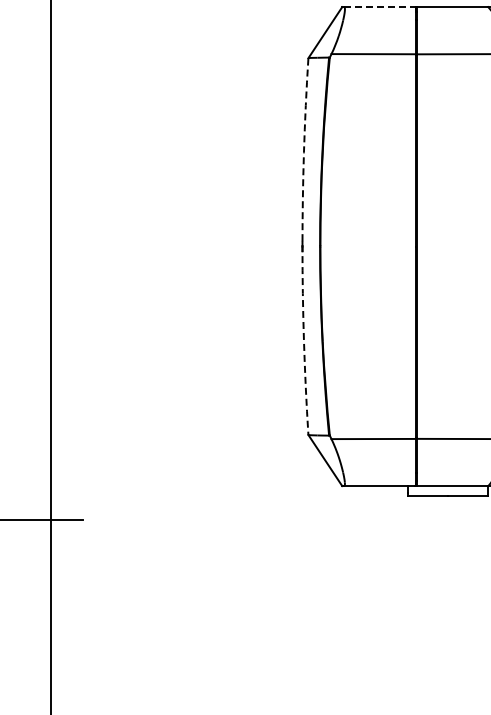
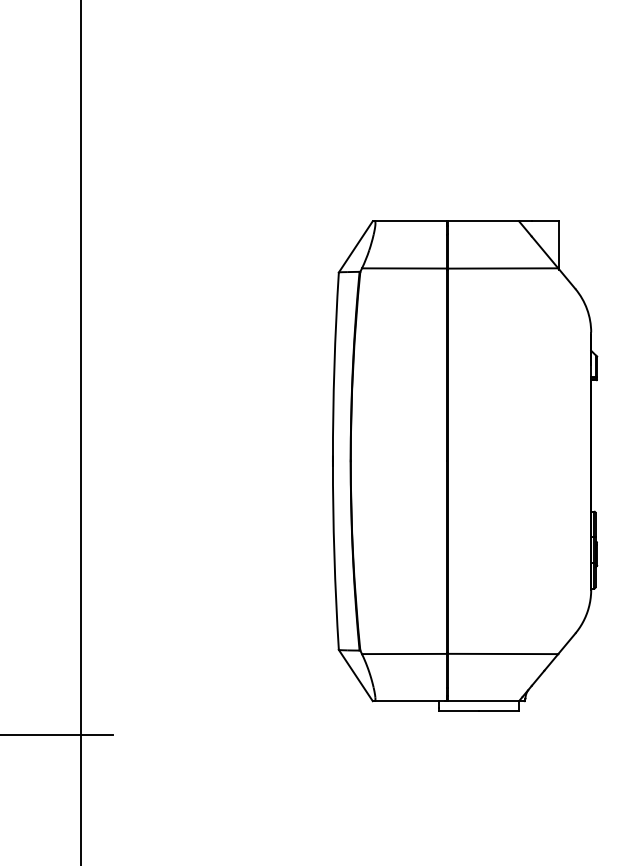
line: (380, 7) -> (411, 221), dashed -> solid
arc: (302, 246) -> (332, 461), dashed -> solid

